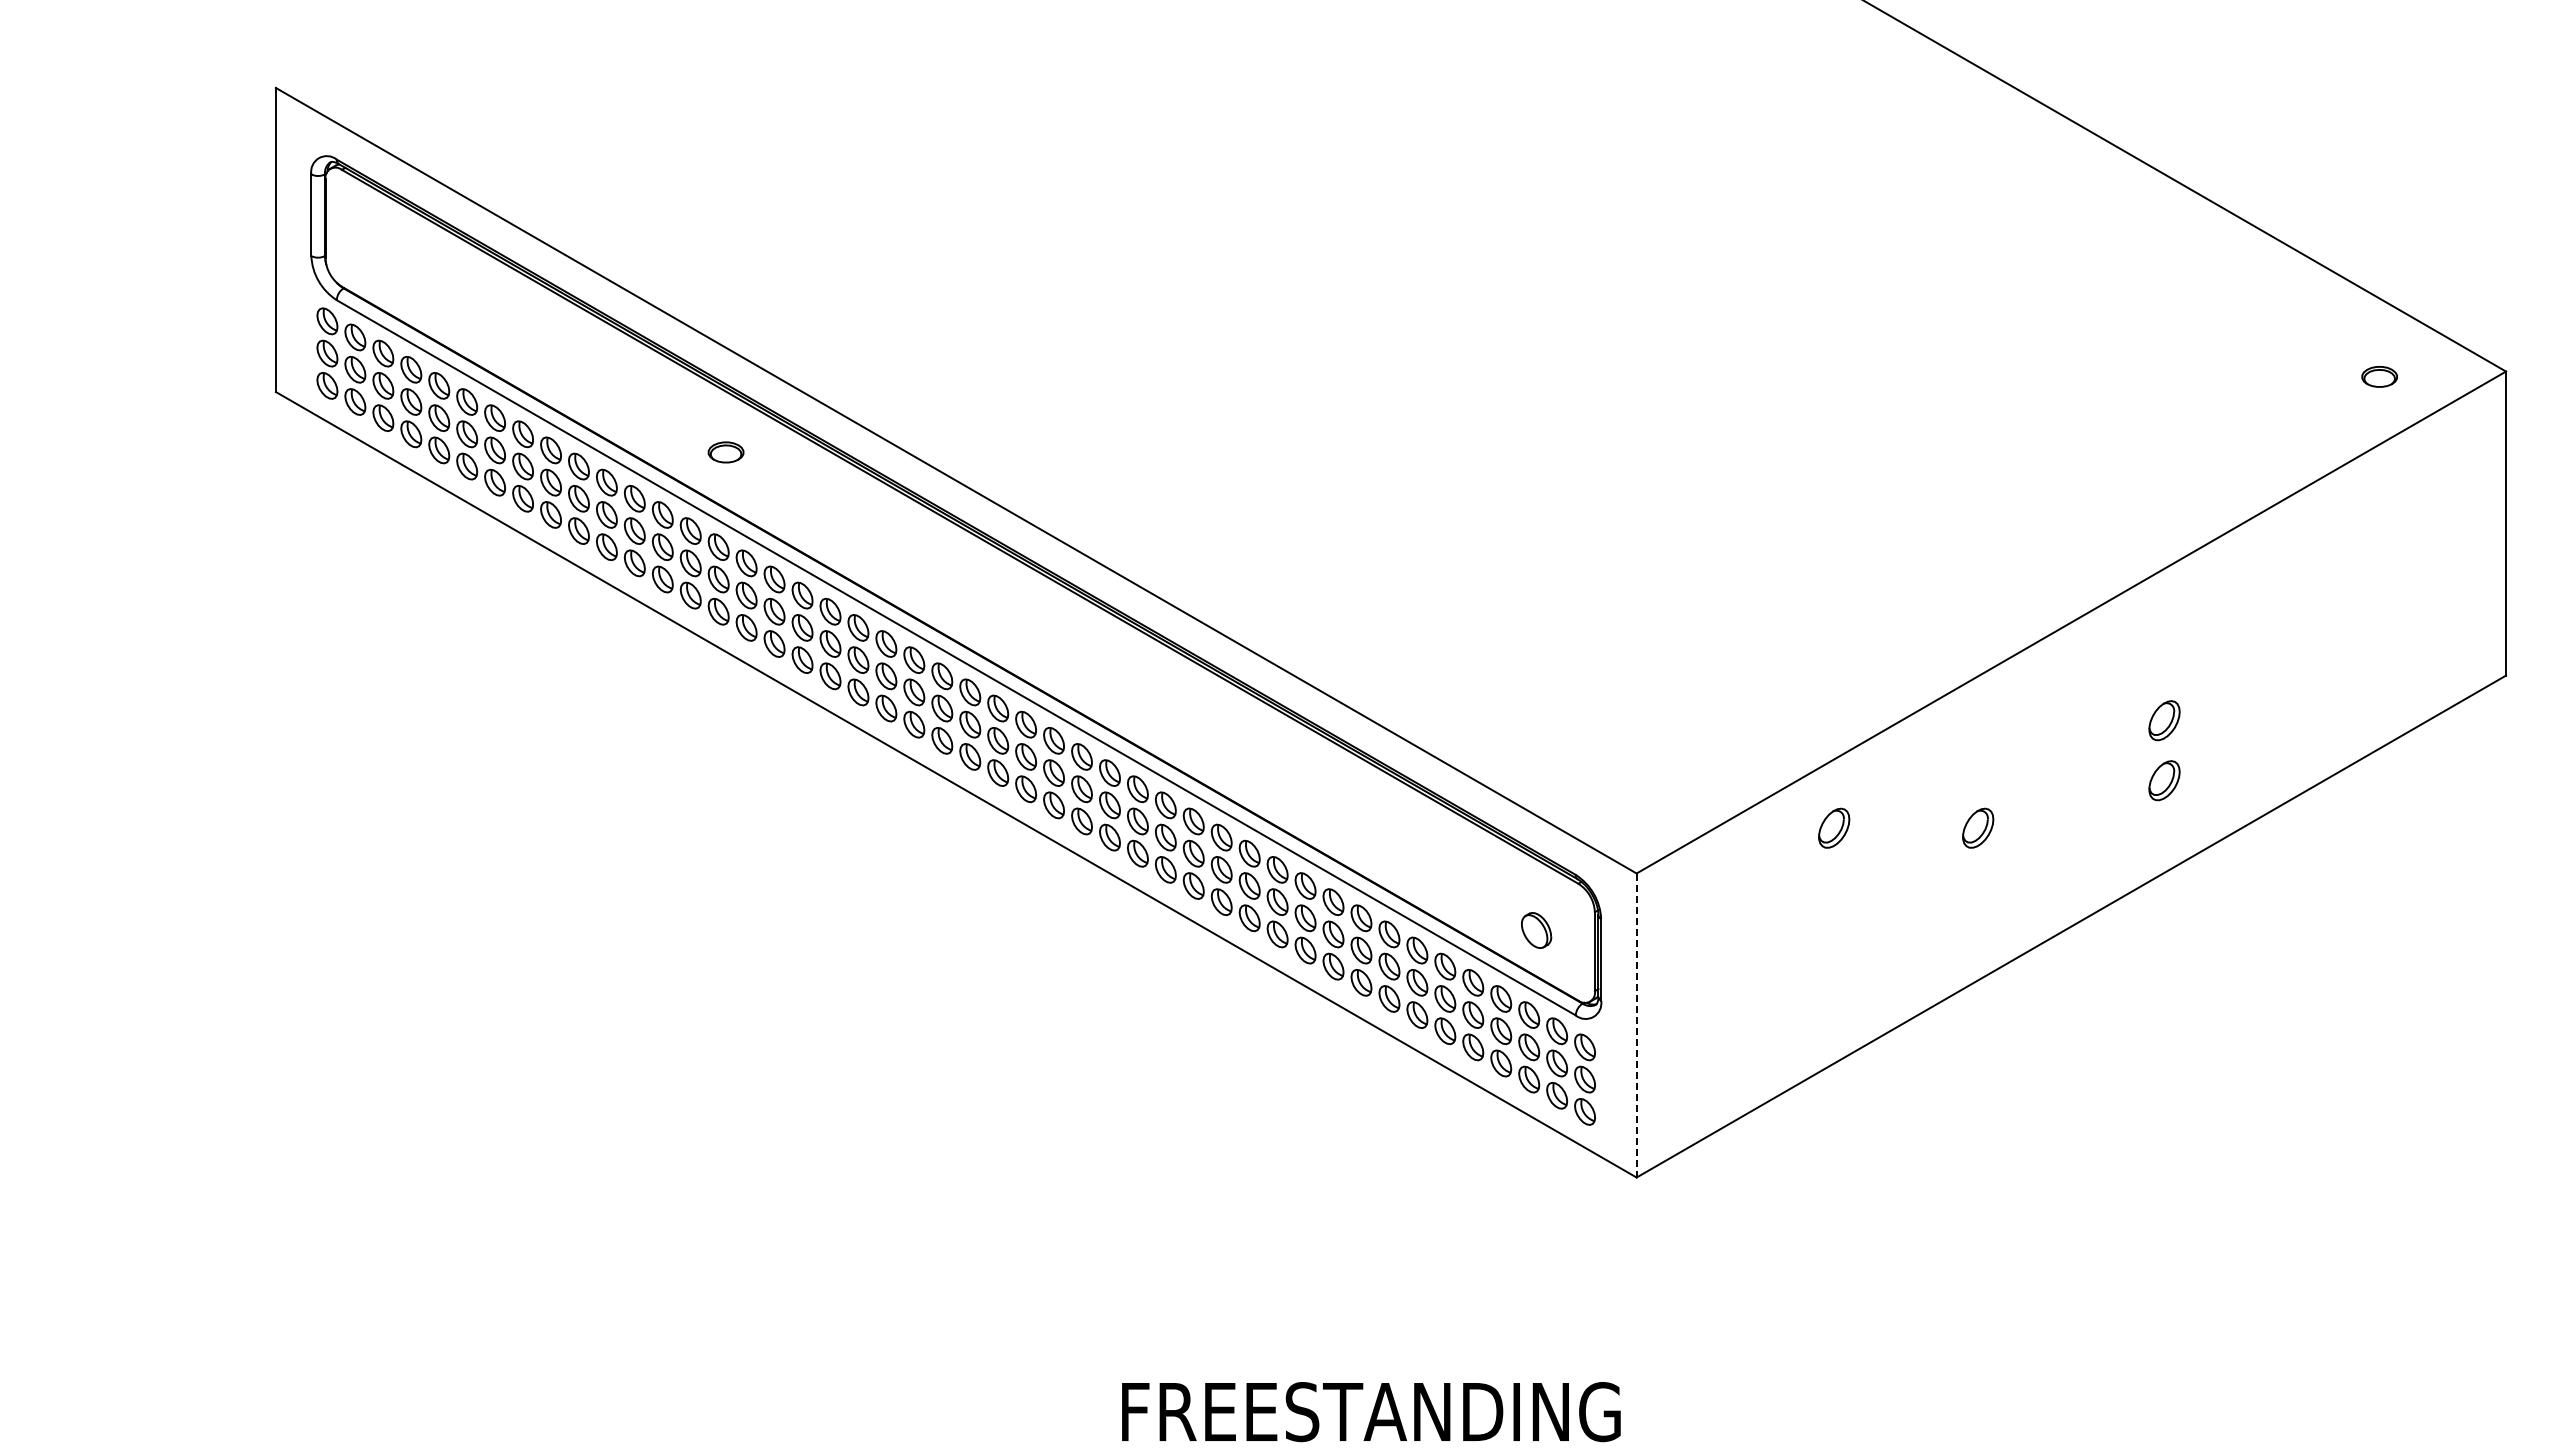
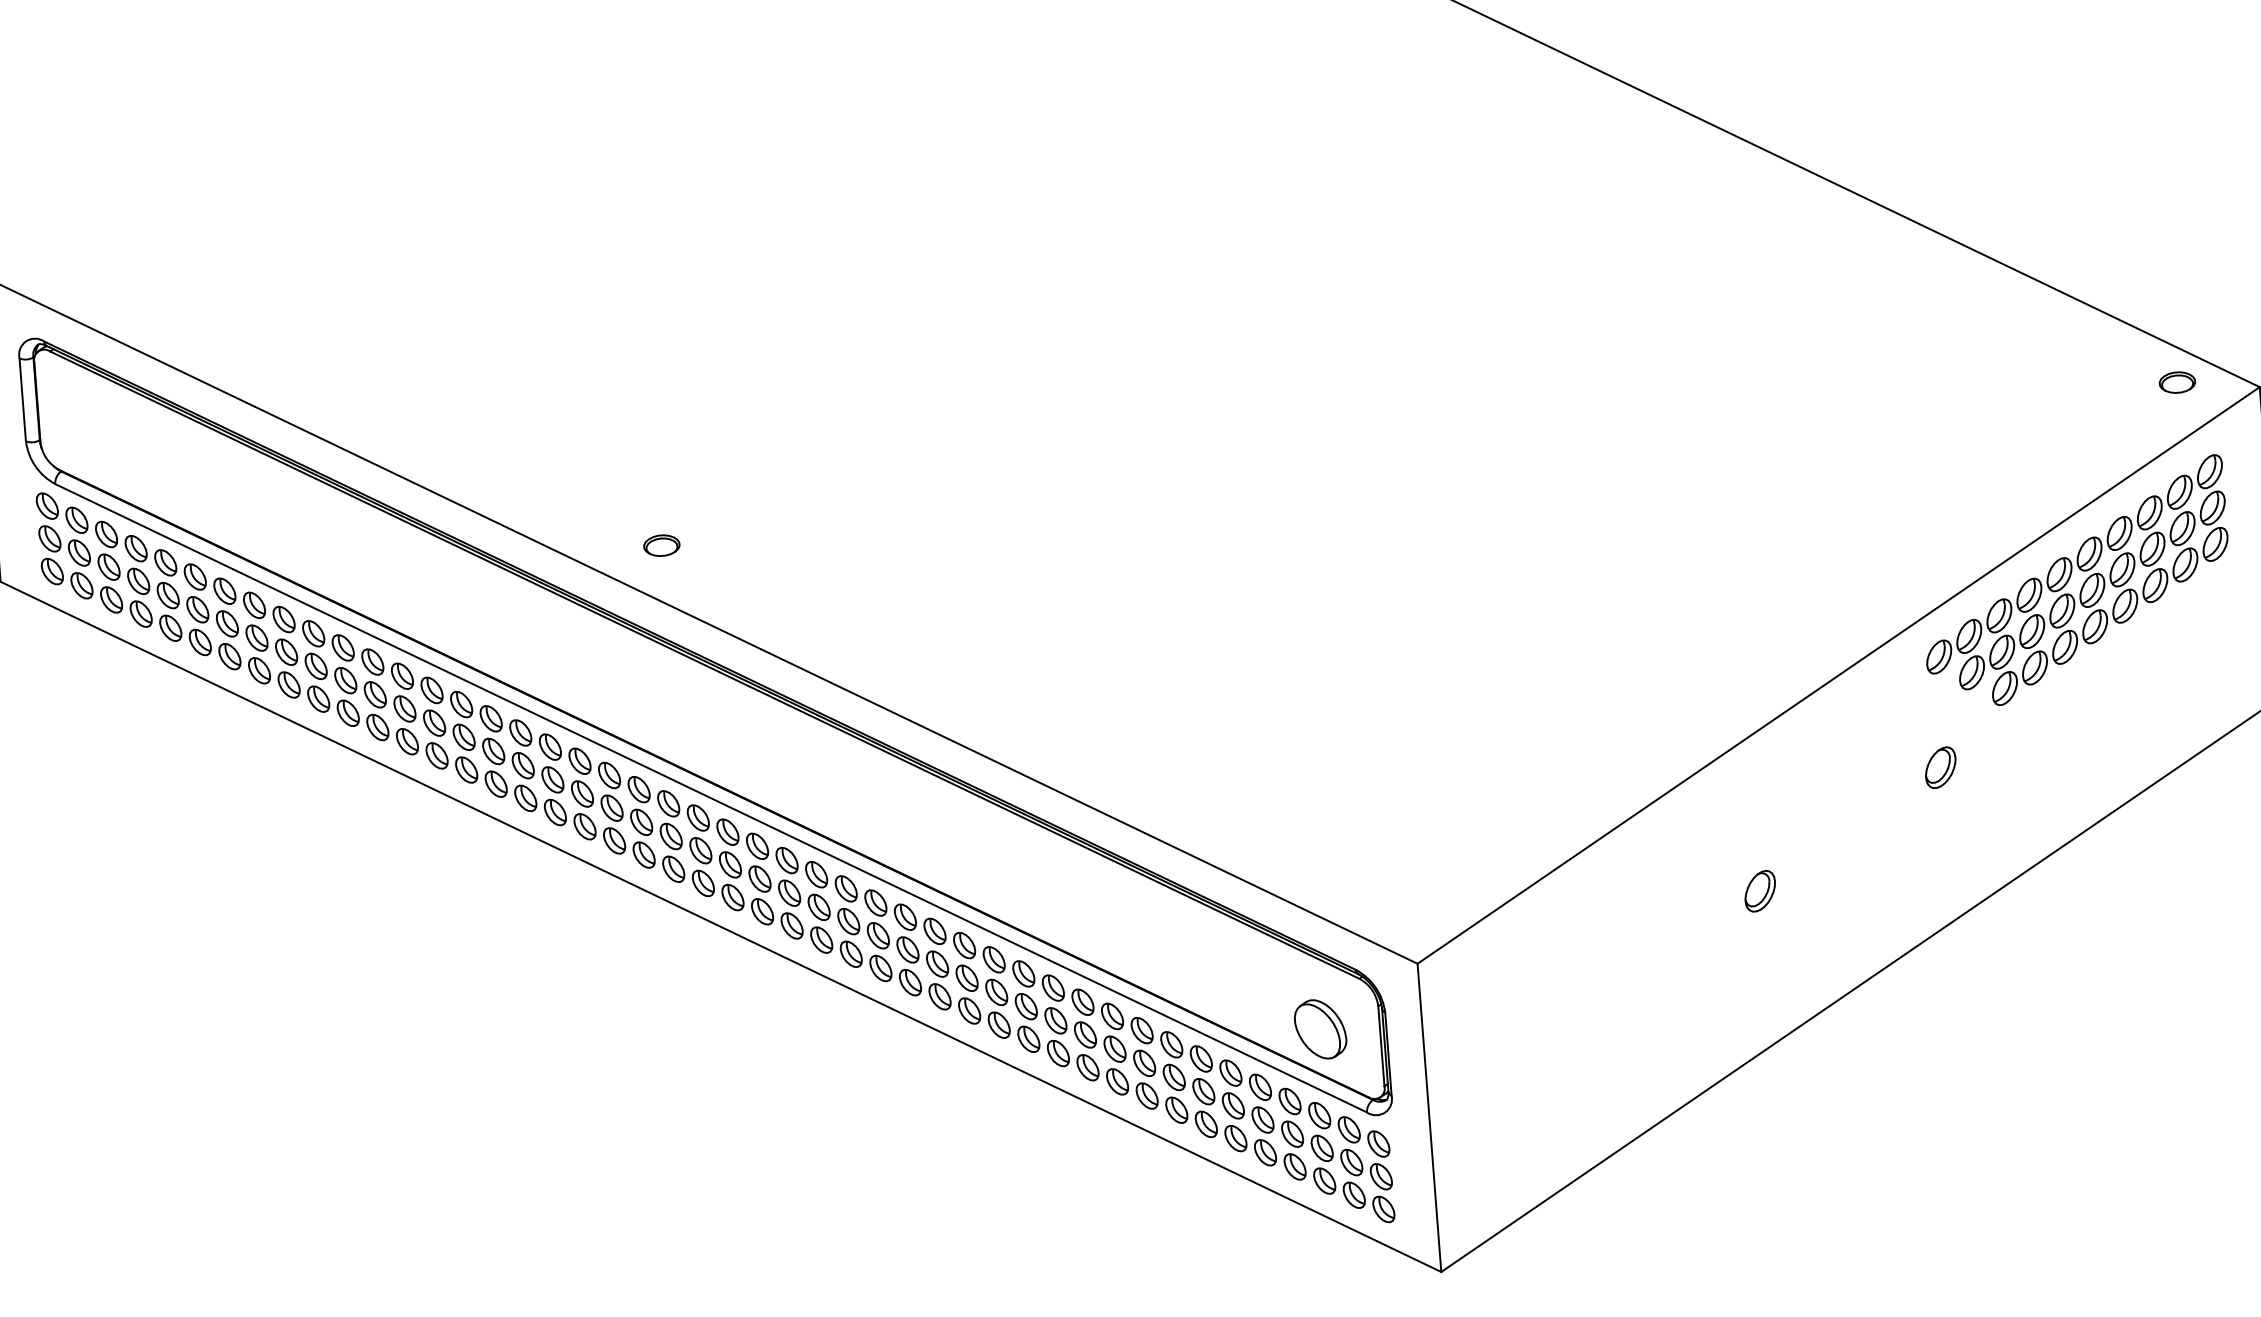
part: (2379, 376) -> (2177, 382), moved
part: (725, 452) -> (661, 545), moved
part: (2317, 551) -> (2082, 584), added
part: (2164, 780) -> (1945, 828), removed
part: (1834, 827) -> (1614, 901), removed
part: (1536, 930) -> (1320, 1029), size x1.67
line: (1636, 1025) -> (1429, 1117), dashed -> solid

